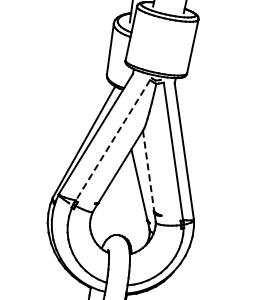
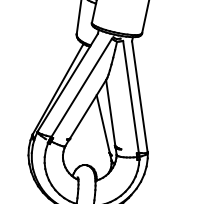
line: (112, 141) -> (81, 88), dashed -> solid
line: (148, 170) -> (110, 112), dashed -> solid

